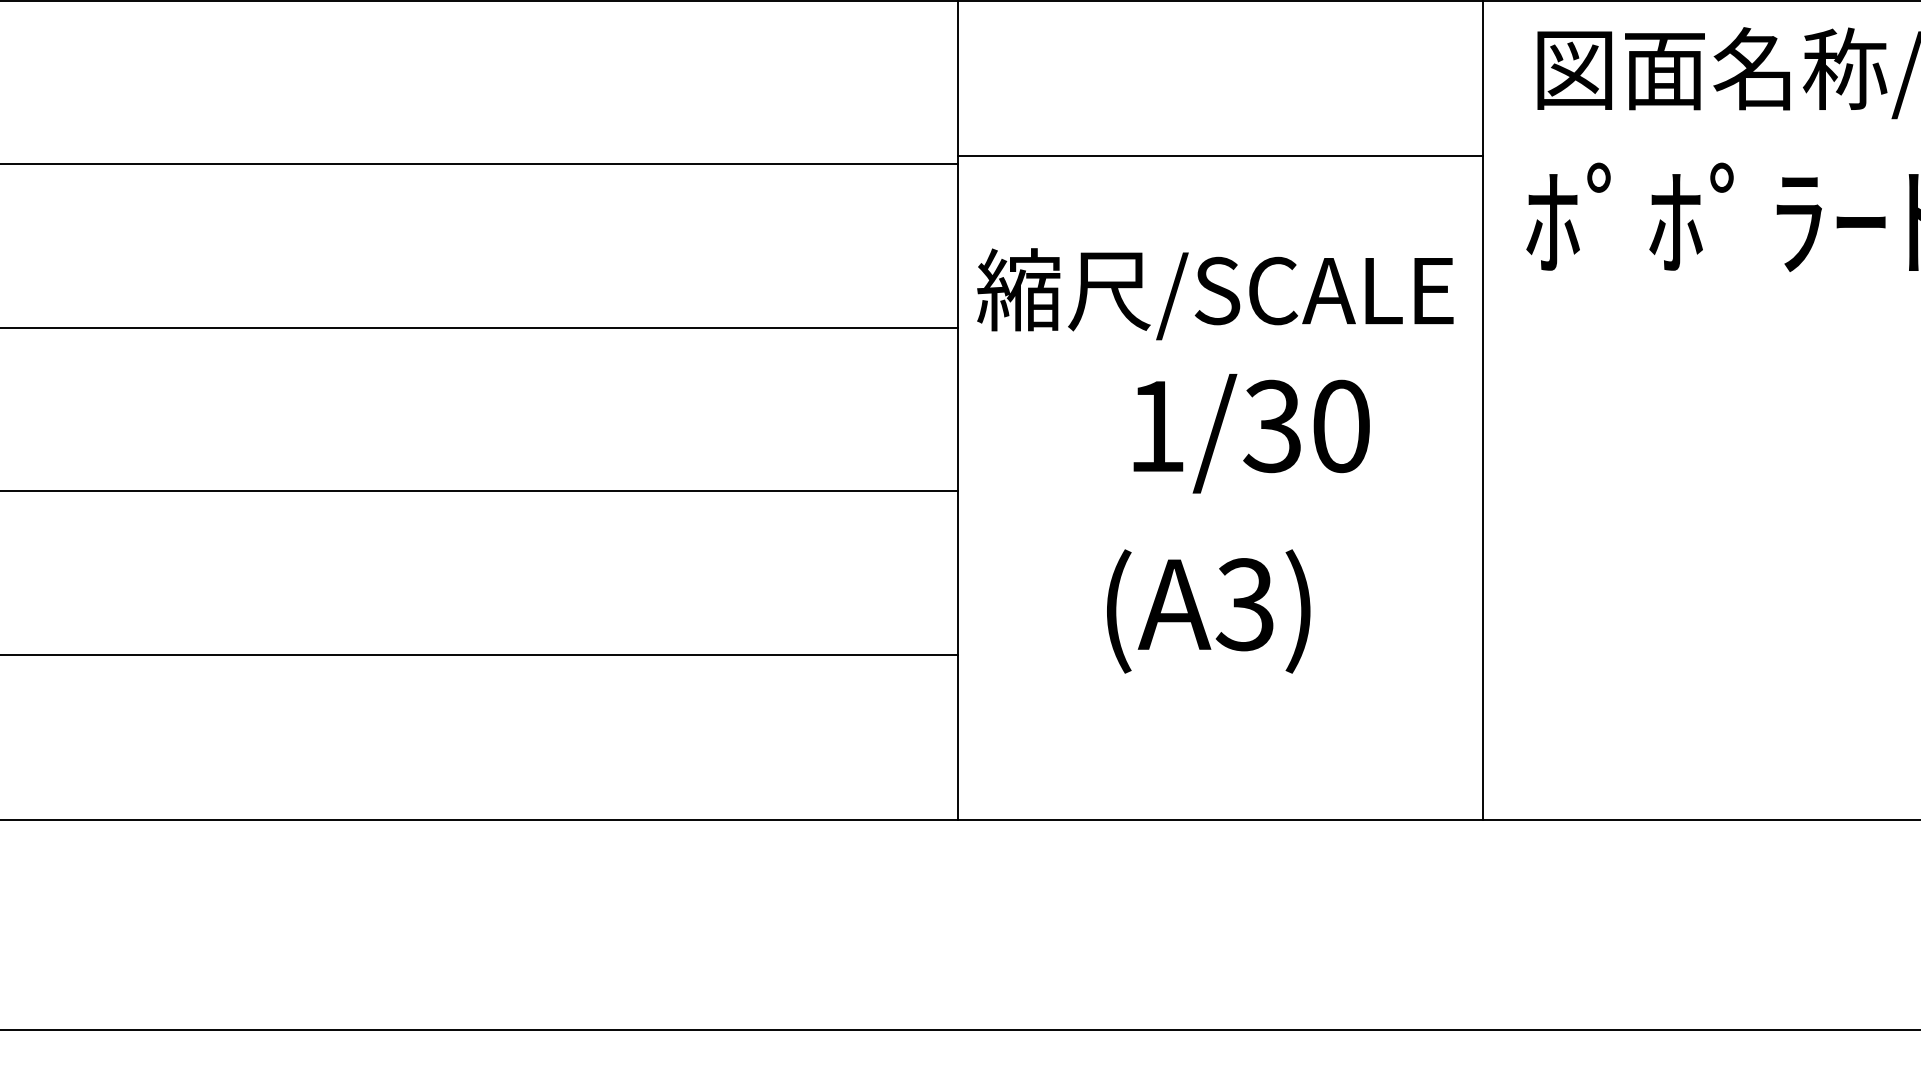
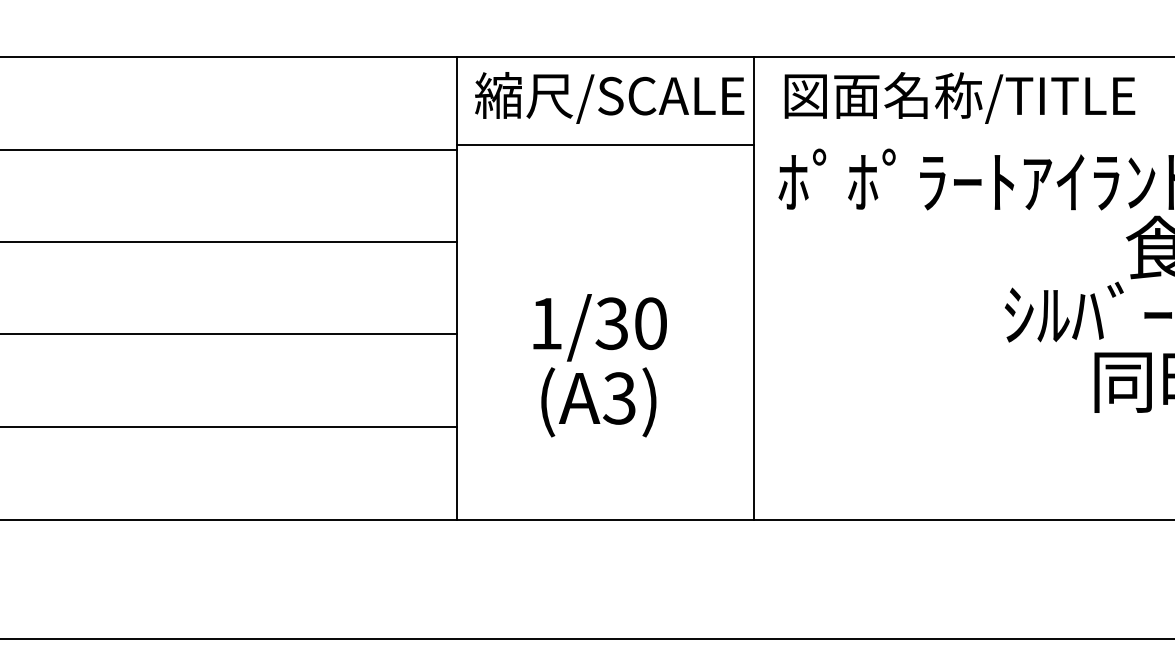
text: (1215, 293) -> (609, 97), moved
text: (1250, 433) -> (599, 327), moved

